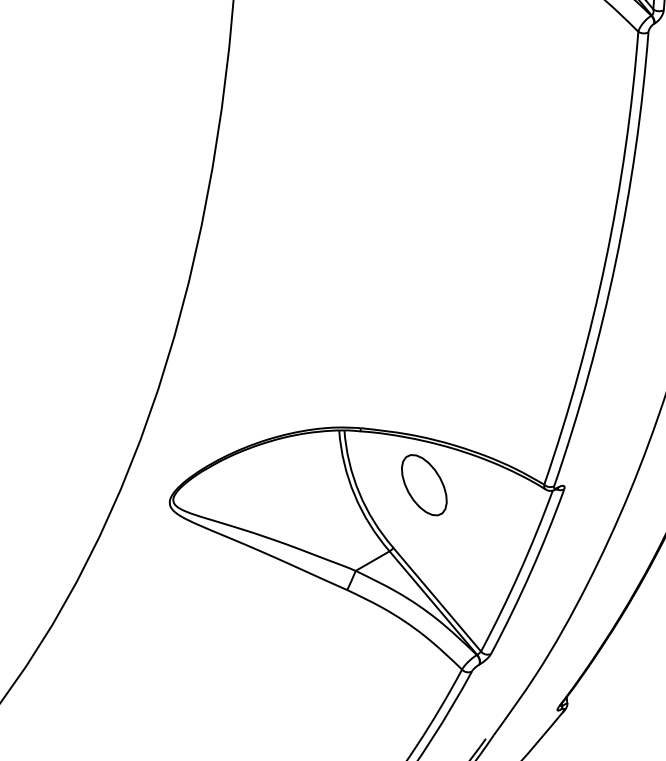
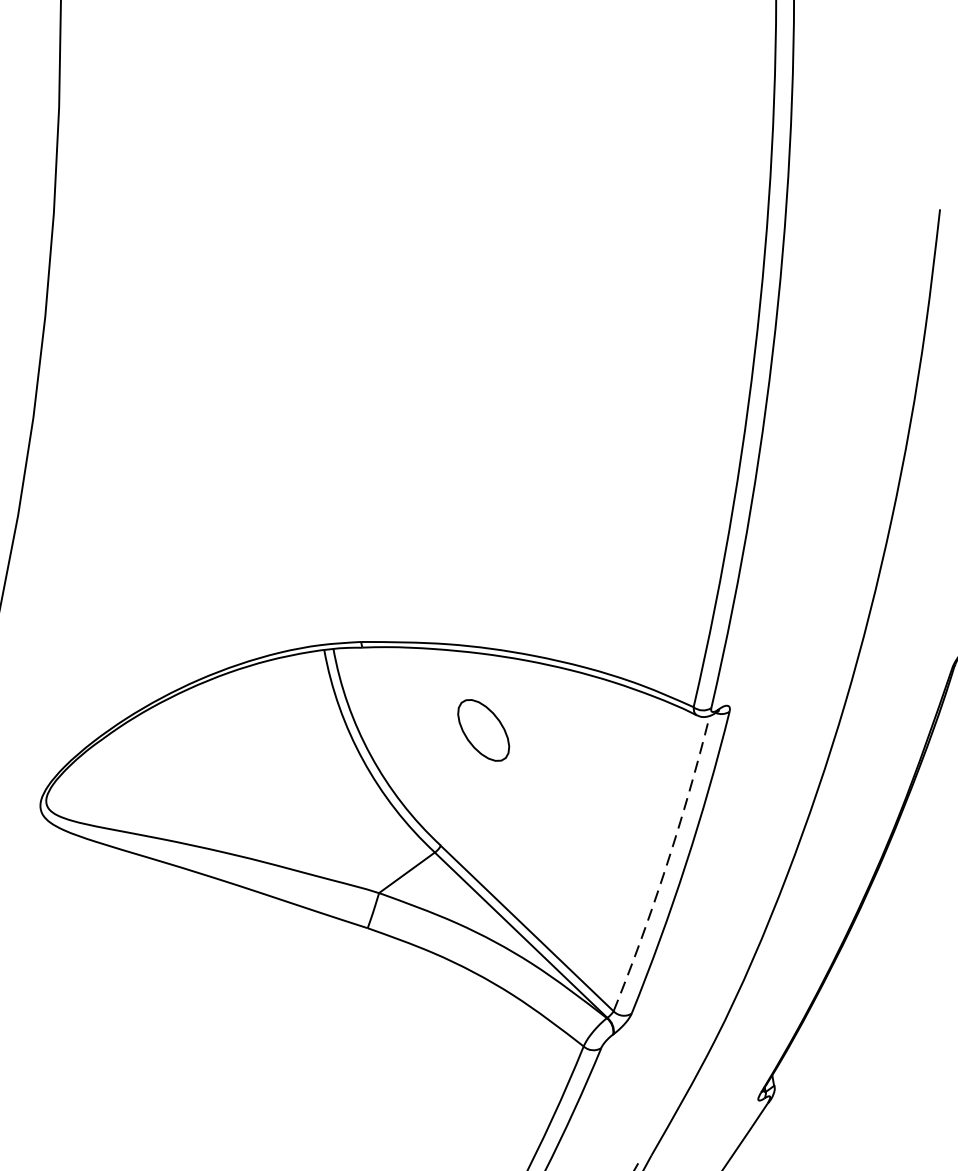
part: (424, 485) -> (483, 730), size x0.6
arc: (519, 572) -> (666, 865), solid -> dashed

